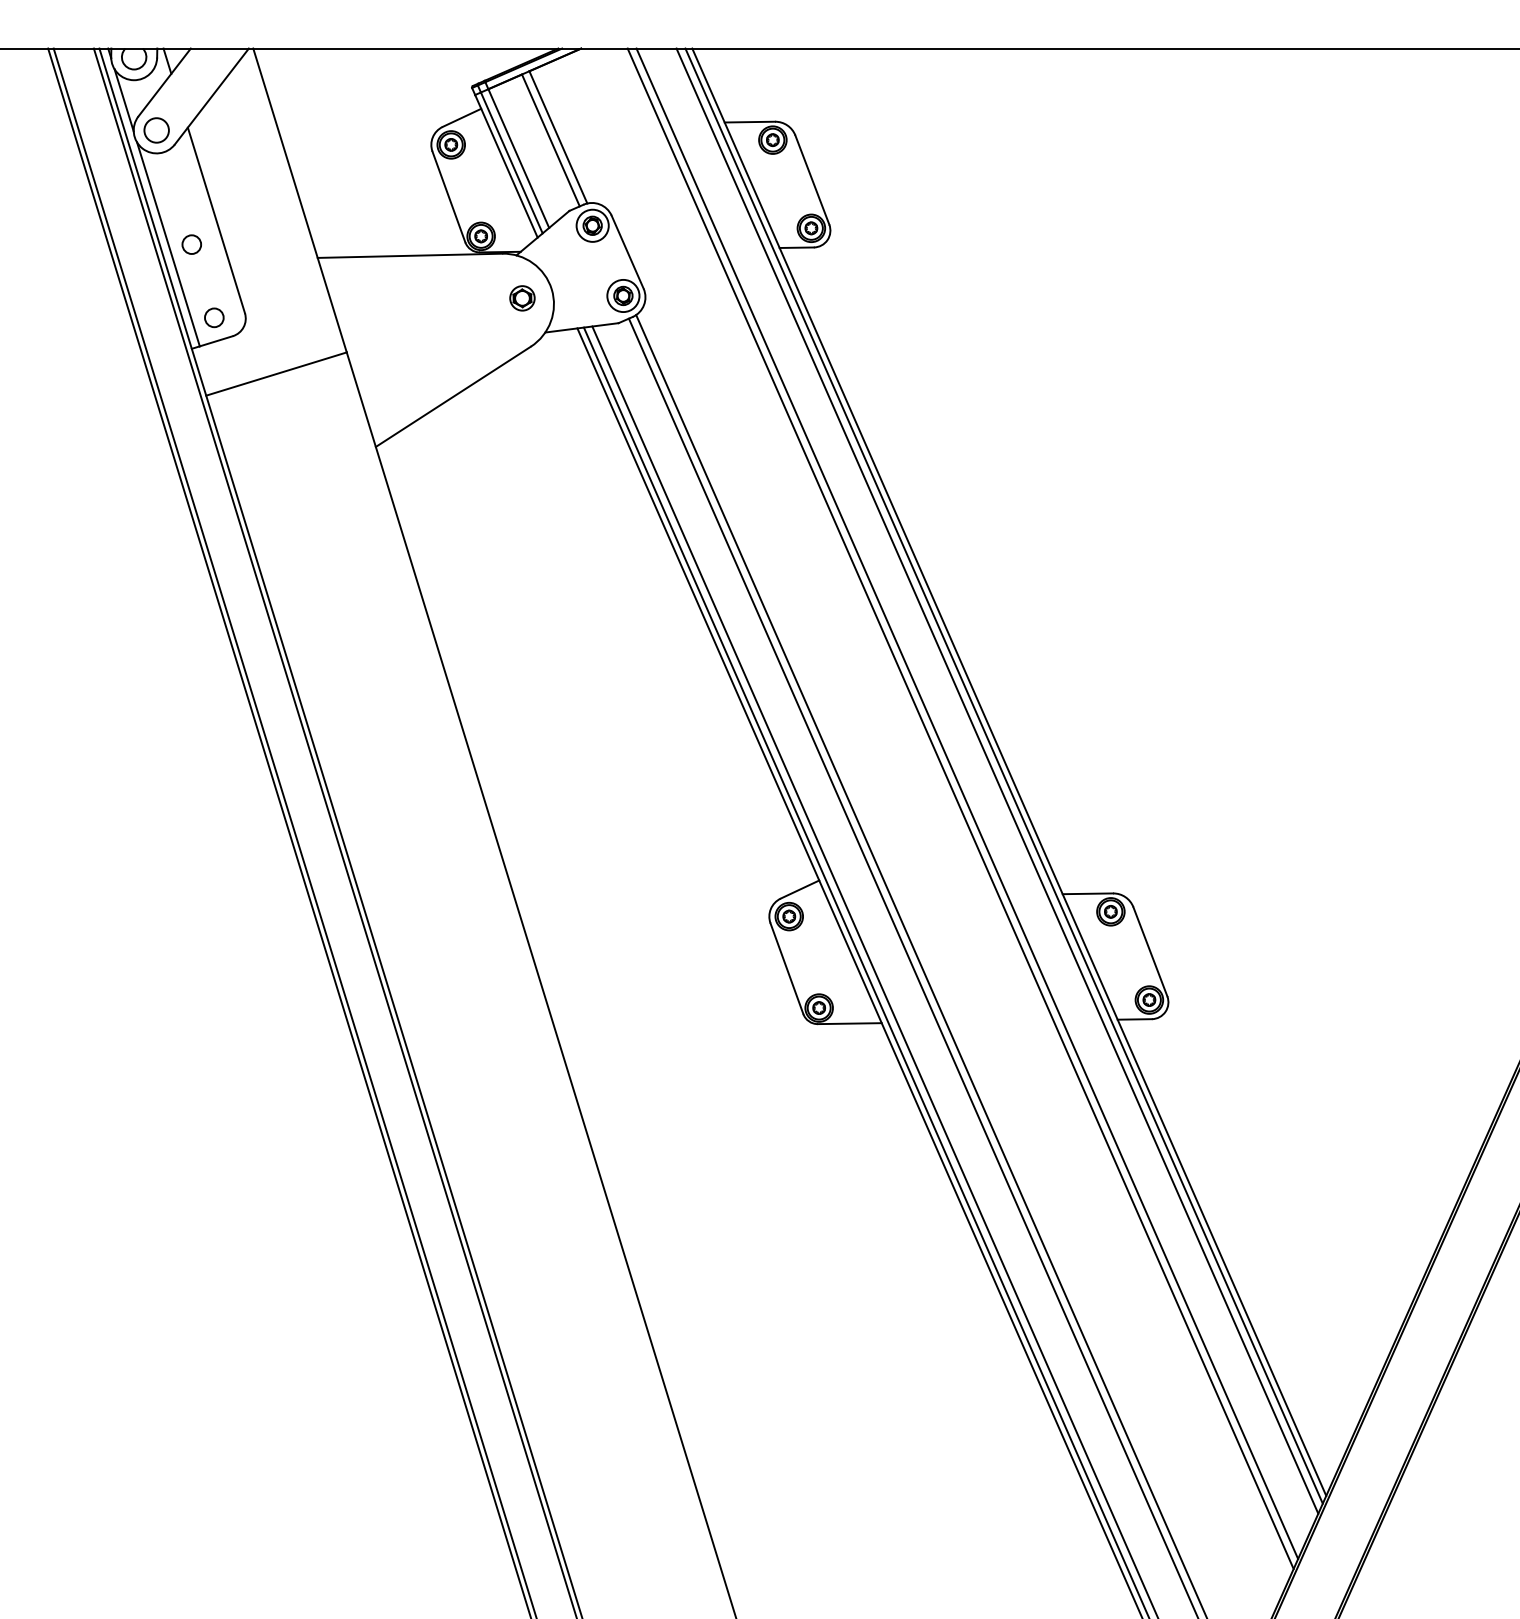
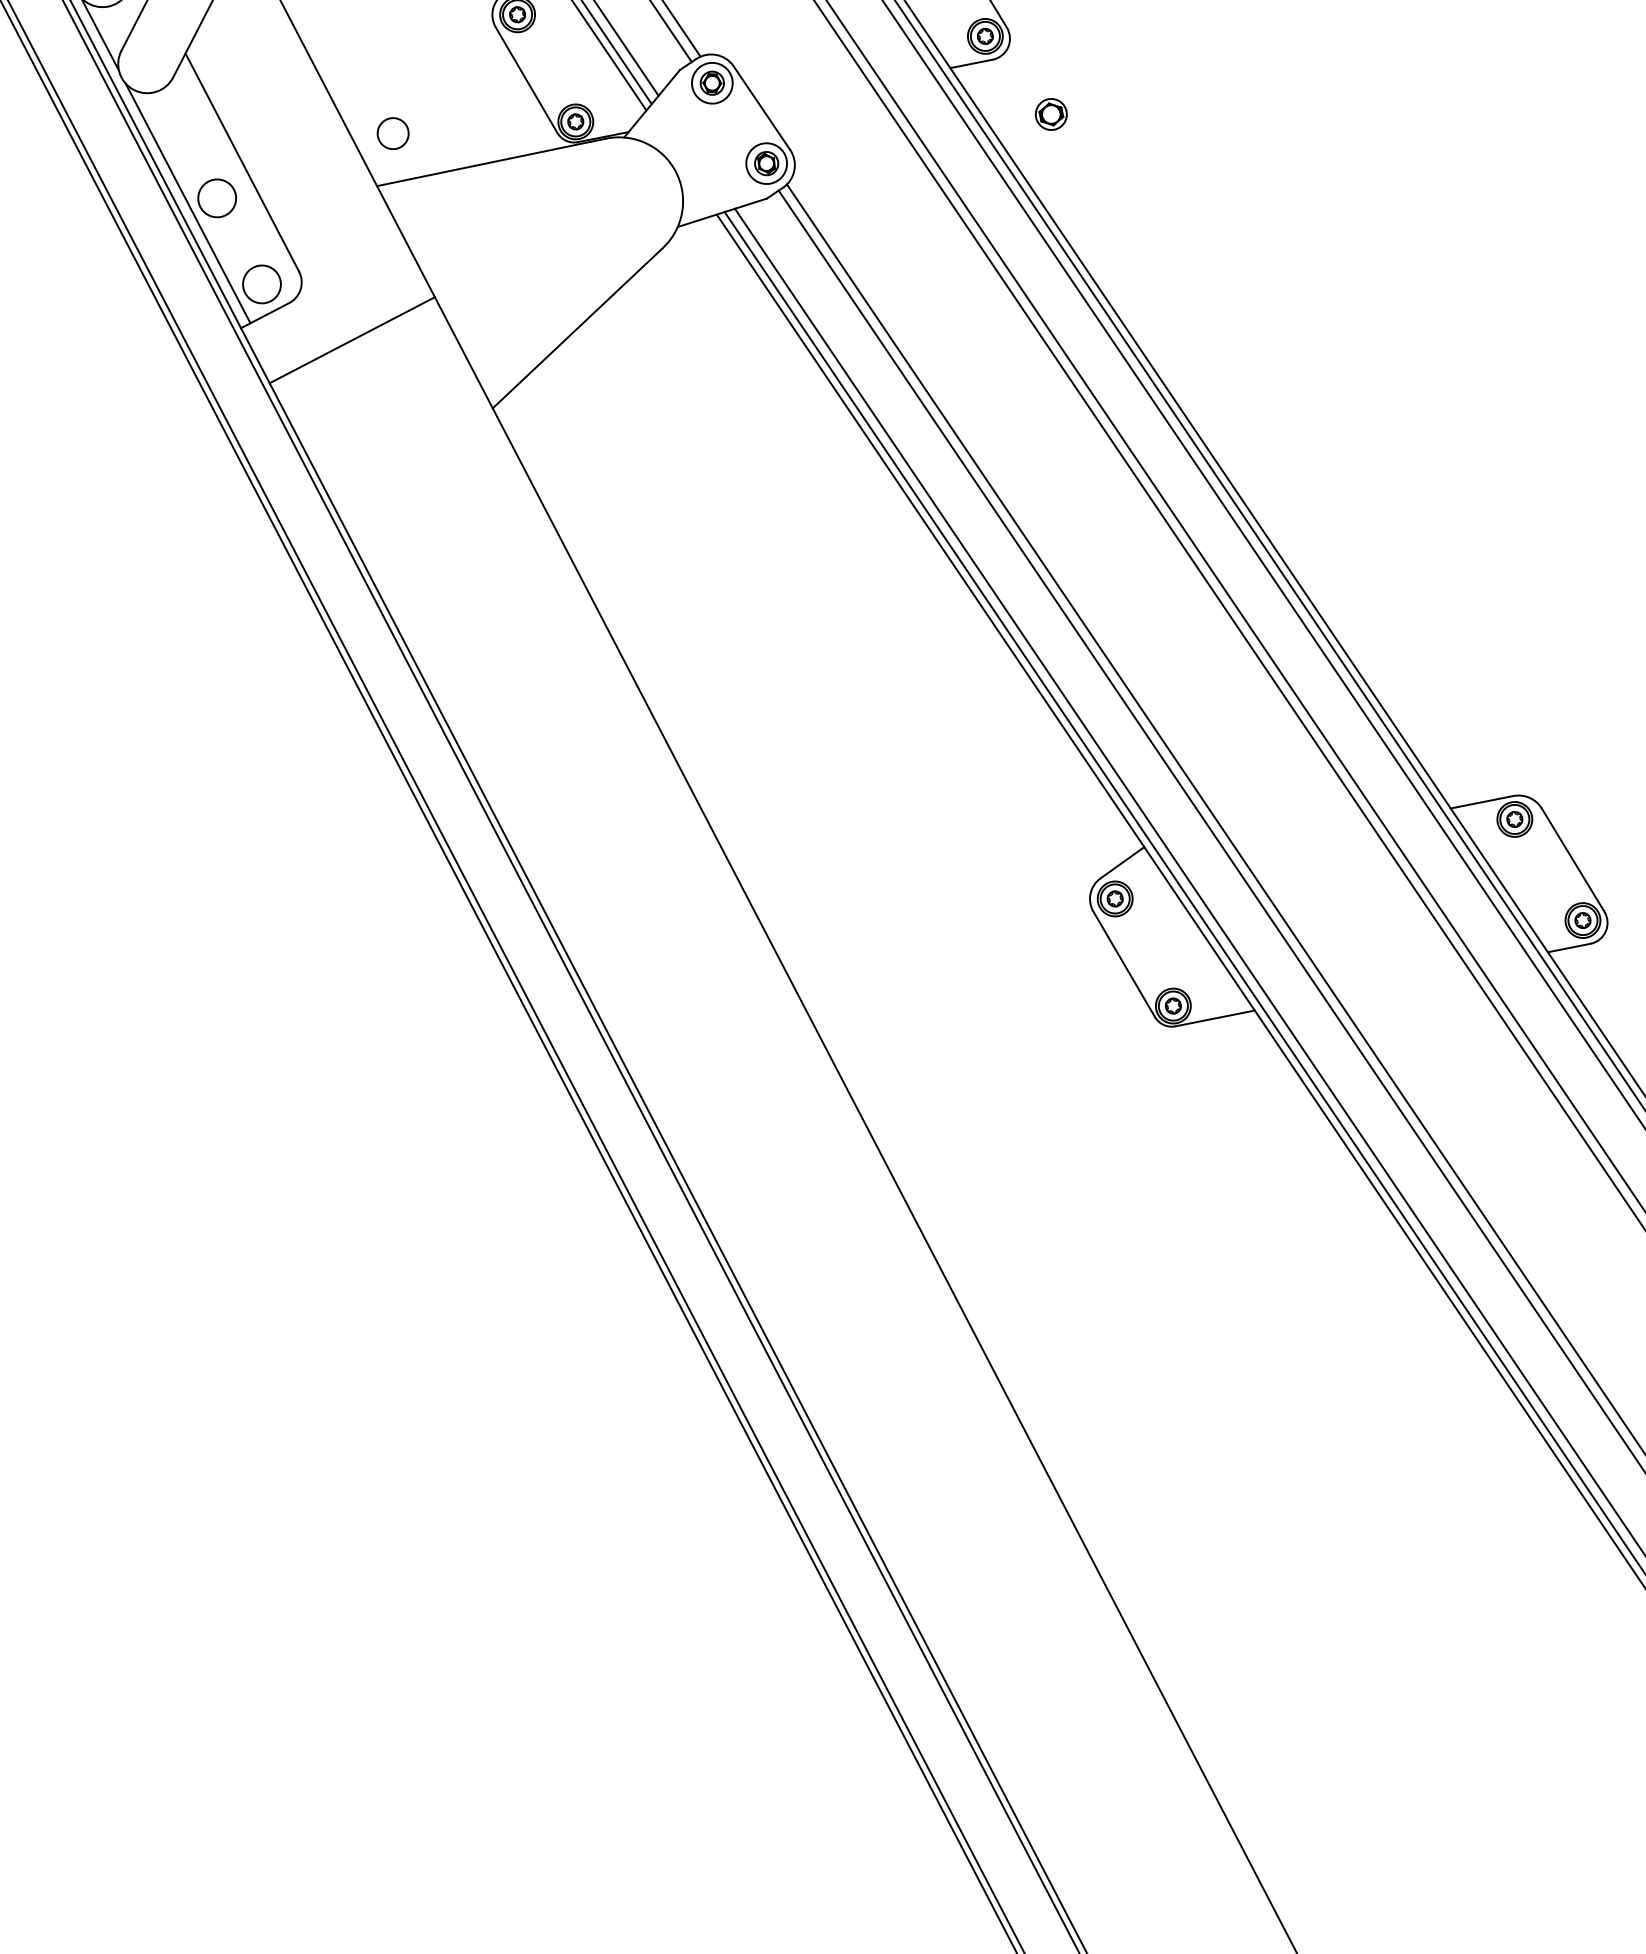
circle: (156, 130) -> (392, 133), moved
circle: (191, 244) -> (216, 198), size x1.6
part: (522, 298) -> (1051, 114), moved
circle: (214, 317) -> (262, 283), size x1.6

